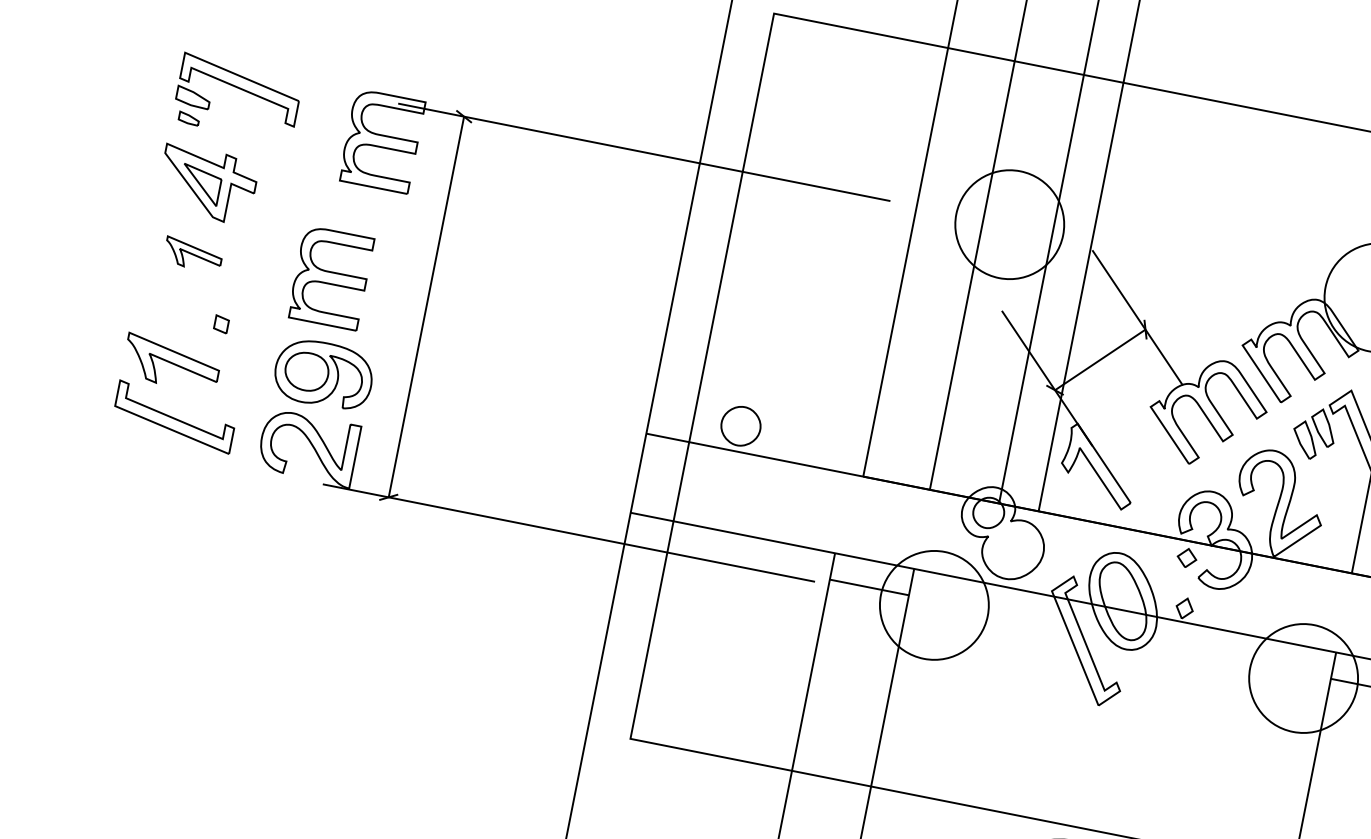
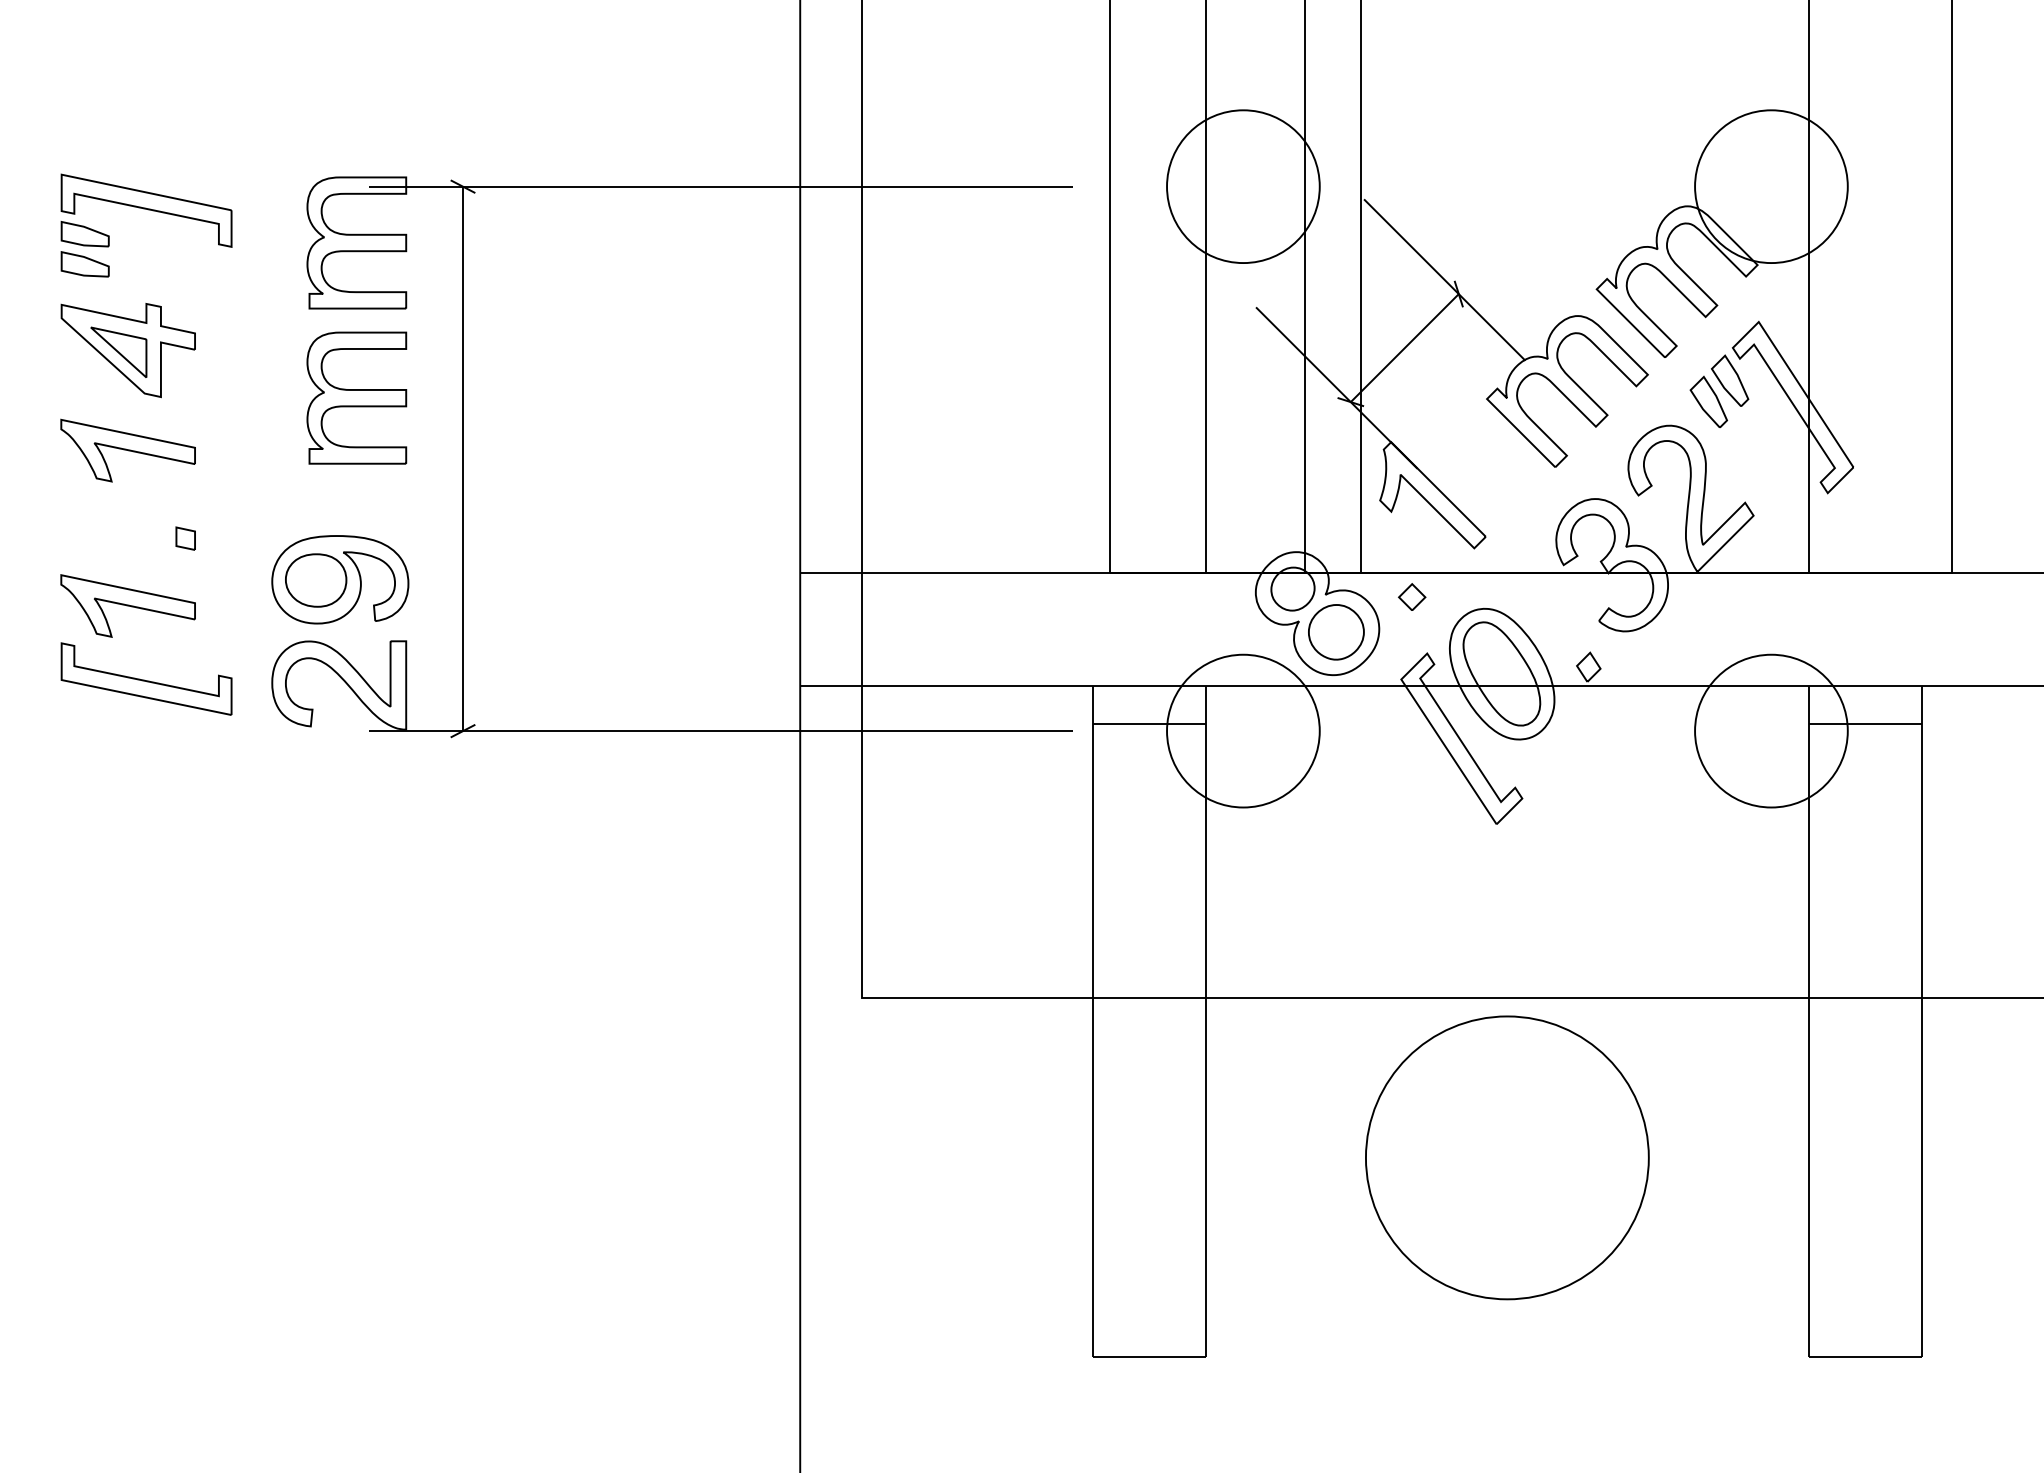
part: (188, 118) -> (84, 264), size x1.67
part: (192, 254) -> (127, 450), size x1.67
part: (330, 277) -> (356, 397), moved
part: (741, 426) -> (1336, 632), moved
part: (1187, 557) -> (1412, 596), moved

